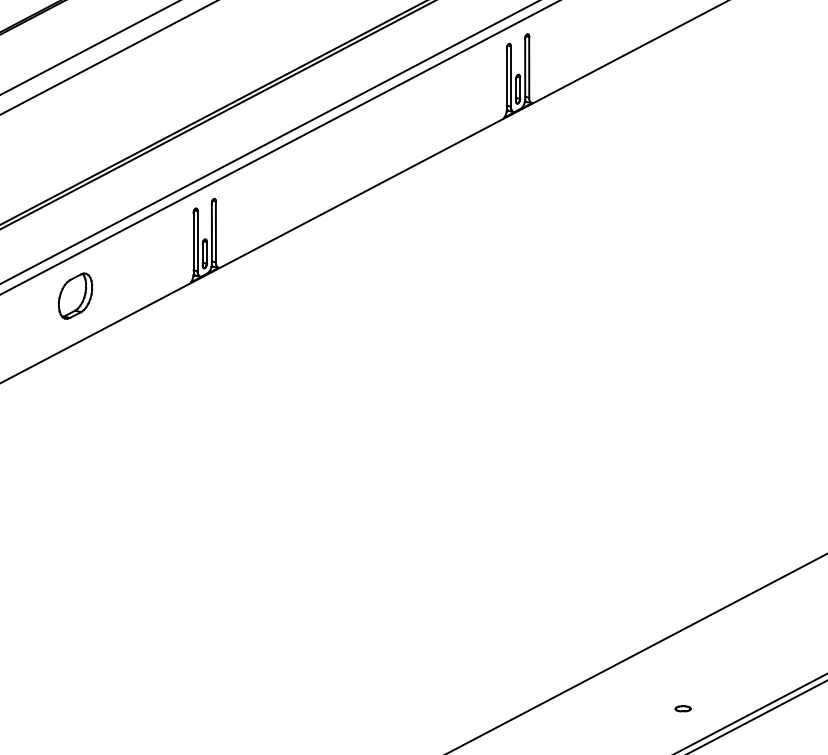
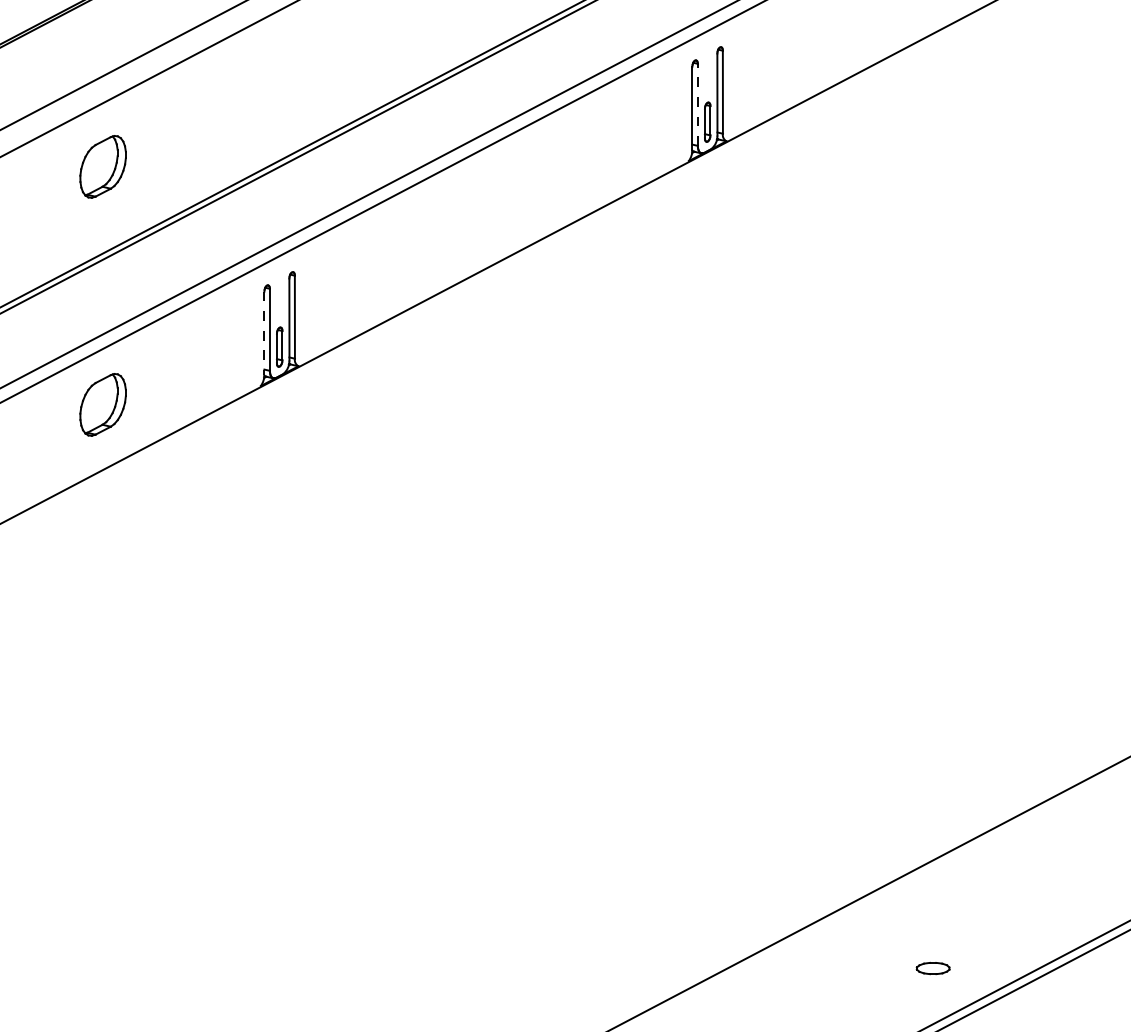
line: (510, 76) -> (697, 104), solid -> dashed
part: (75, 121) -> (102, 166), added
line: (193, 243) -> (264, 333), solid -> dashed
part: (682, 708) -> (932, 968), size x1.6

